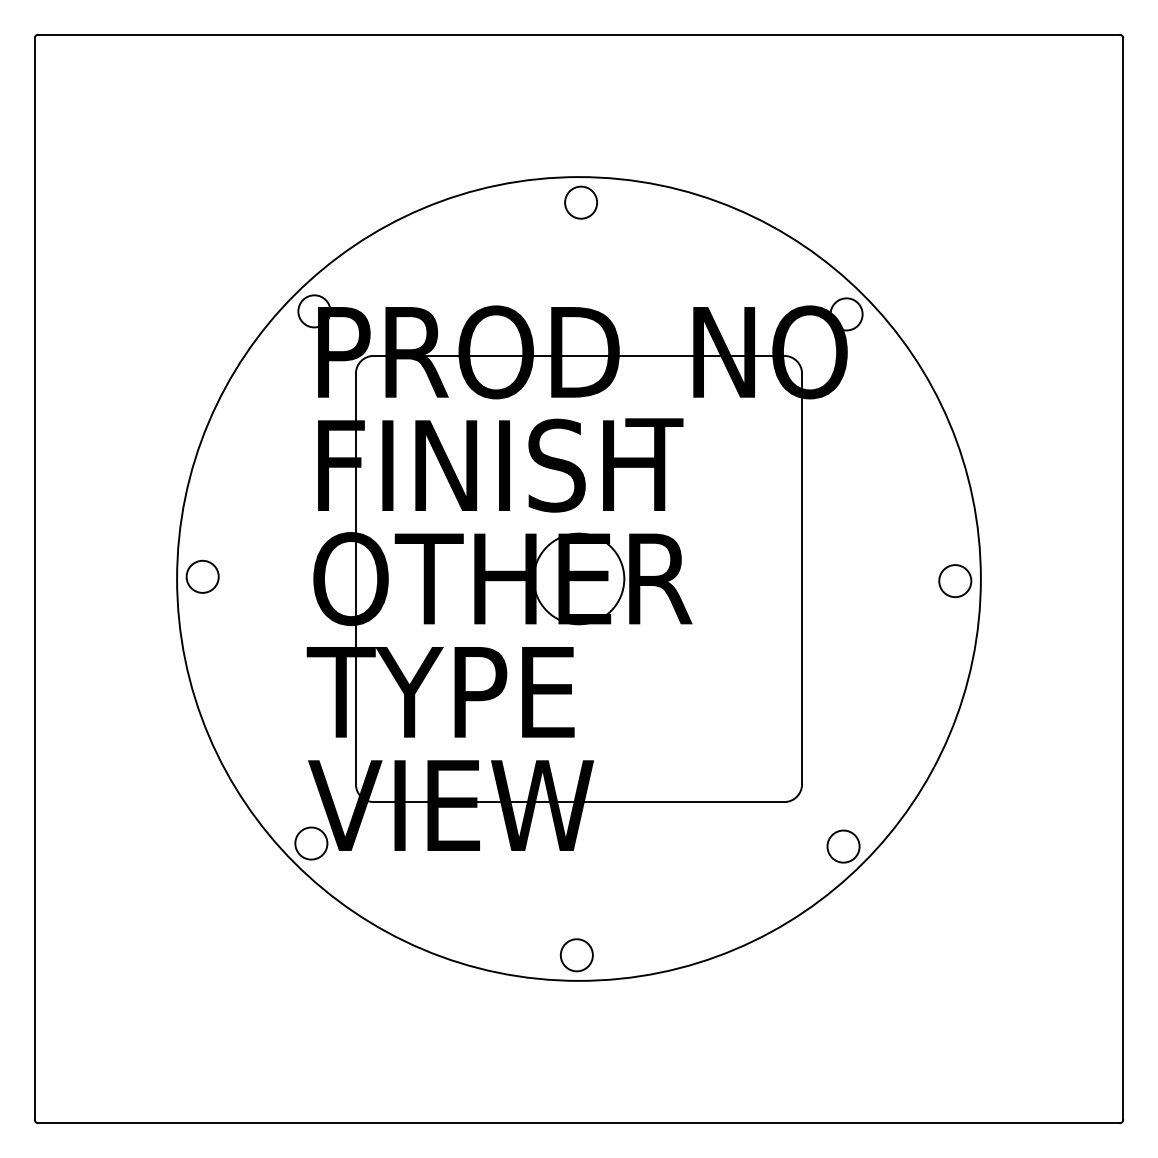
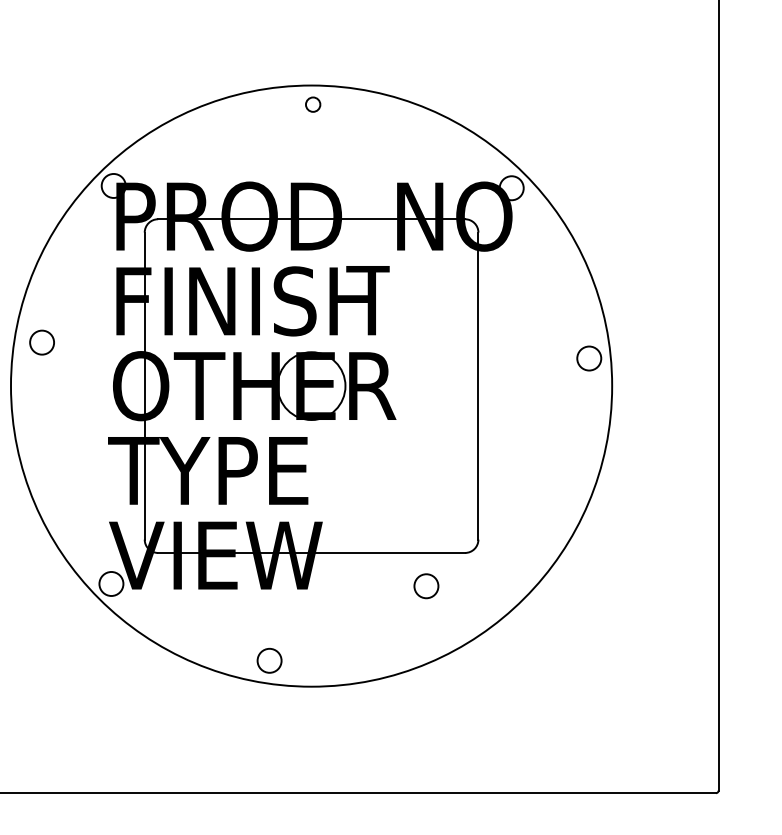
circle: (581, 202) -> (313, 104), size x0.6
circle: (202, 576) -> (41, 342), moved
circle: (955, 581) -> (589, 358), moved
circle: (843, 846) -> (426, 586), moved
circle: (576, 955) -> (269, 660), moved

